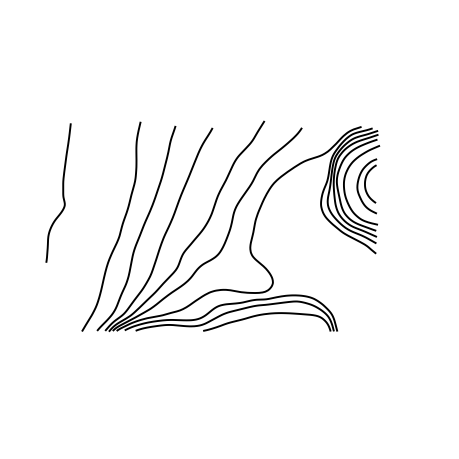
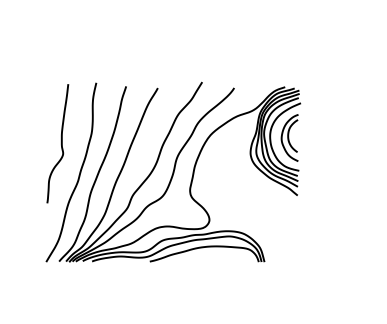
curve: (62, 192) -> (61, 143), moved

